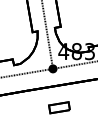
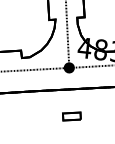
part: (59, 107) -> (71, 116), size x0.71

